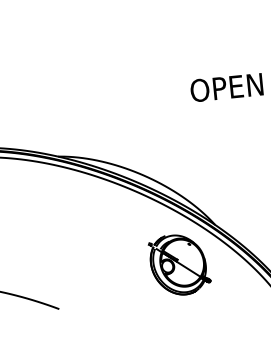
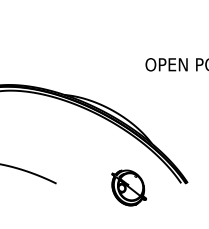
part: (178, 264) -> (128, 187), moved

